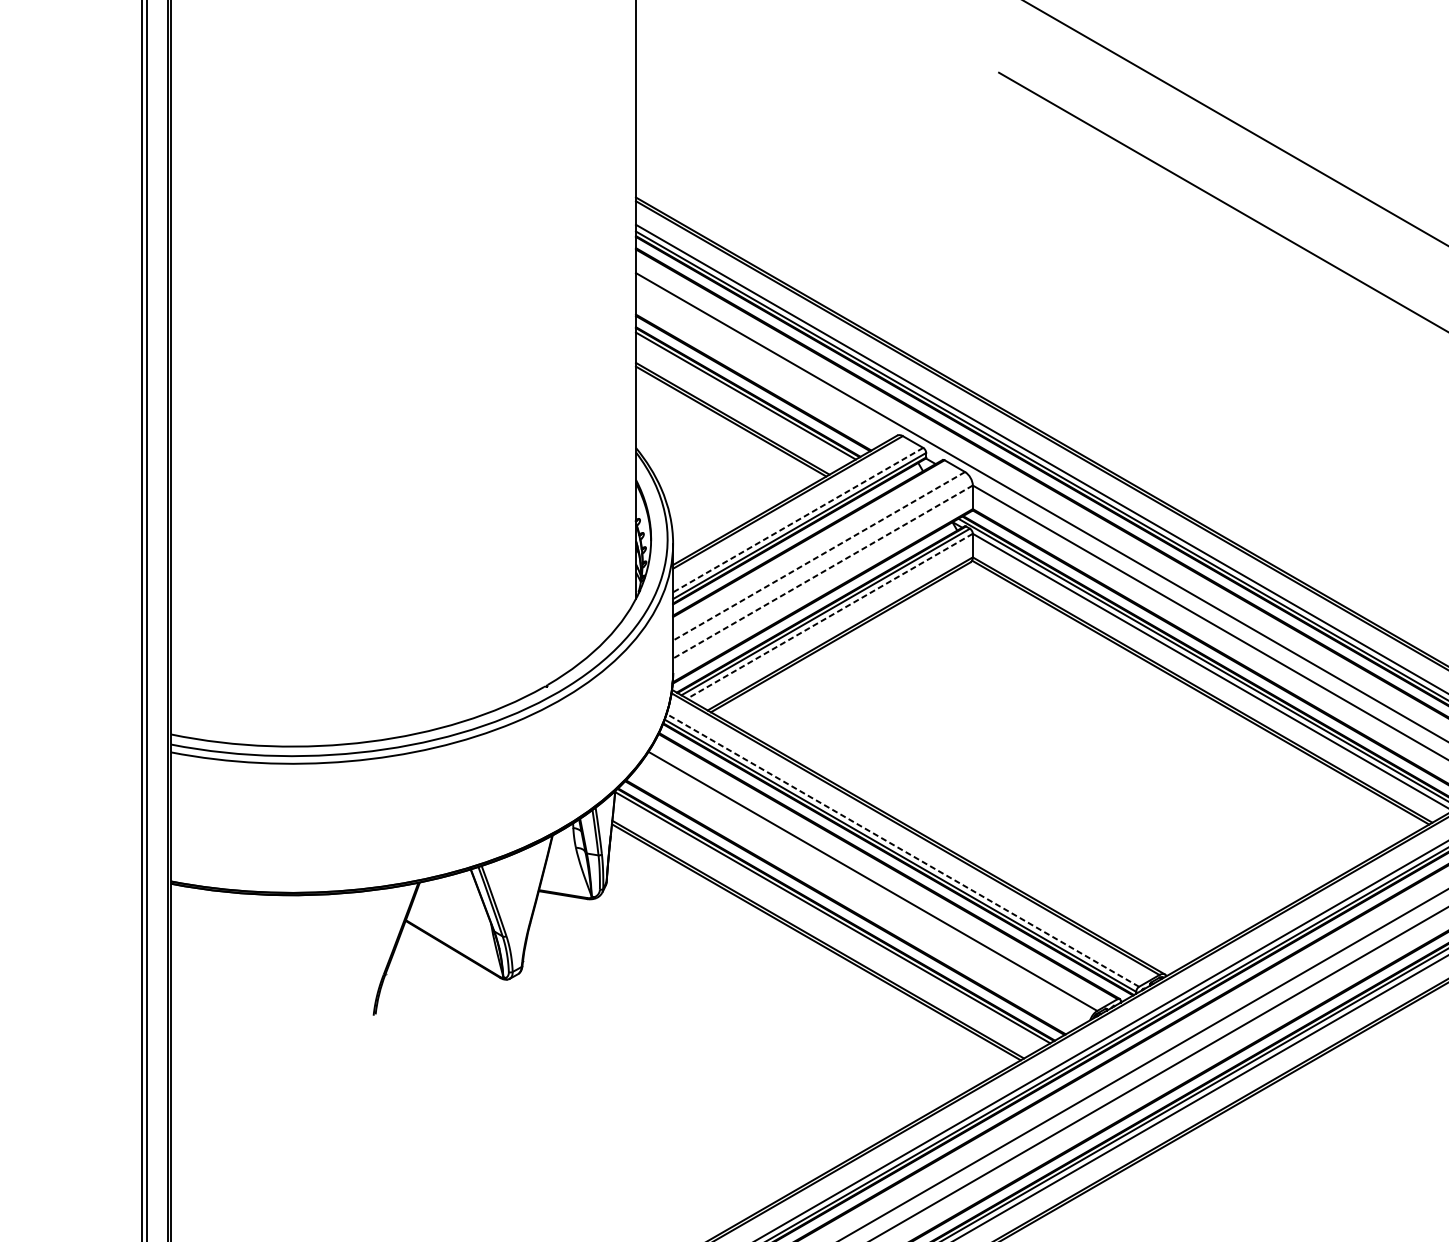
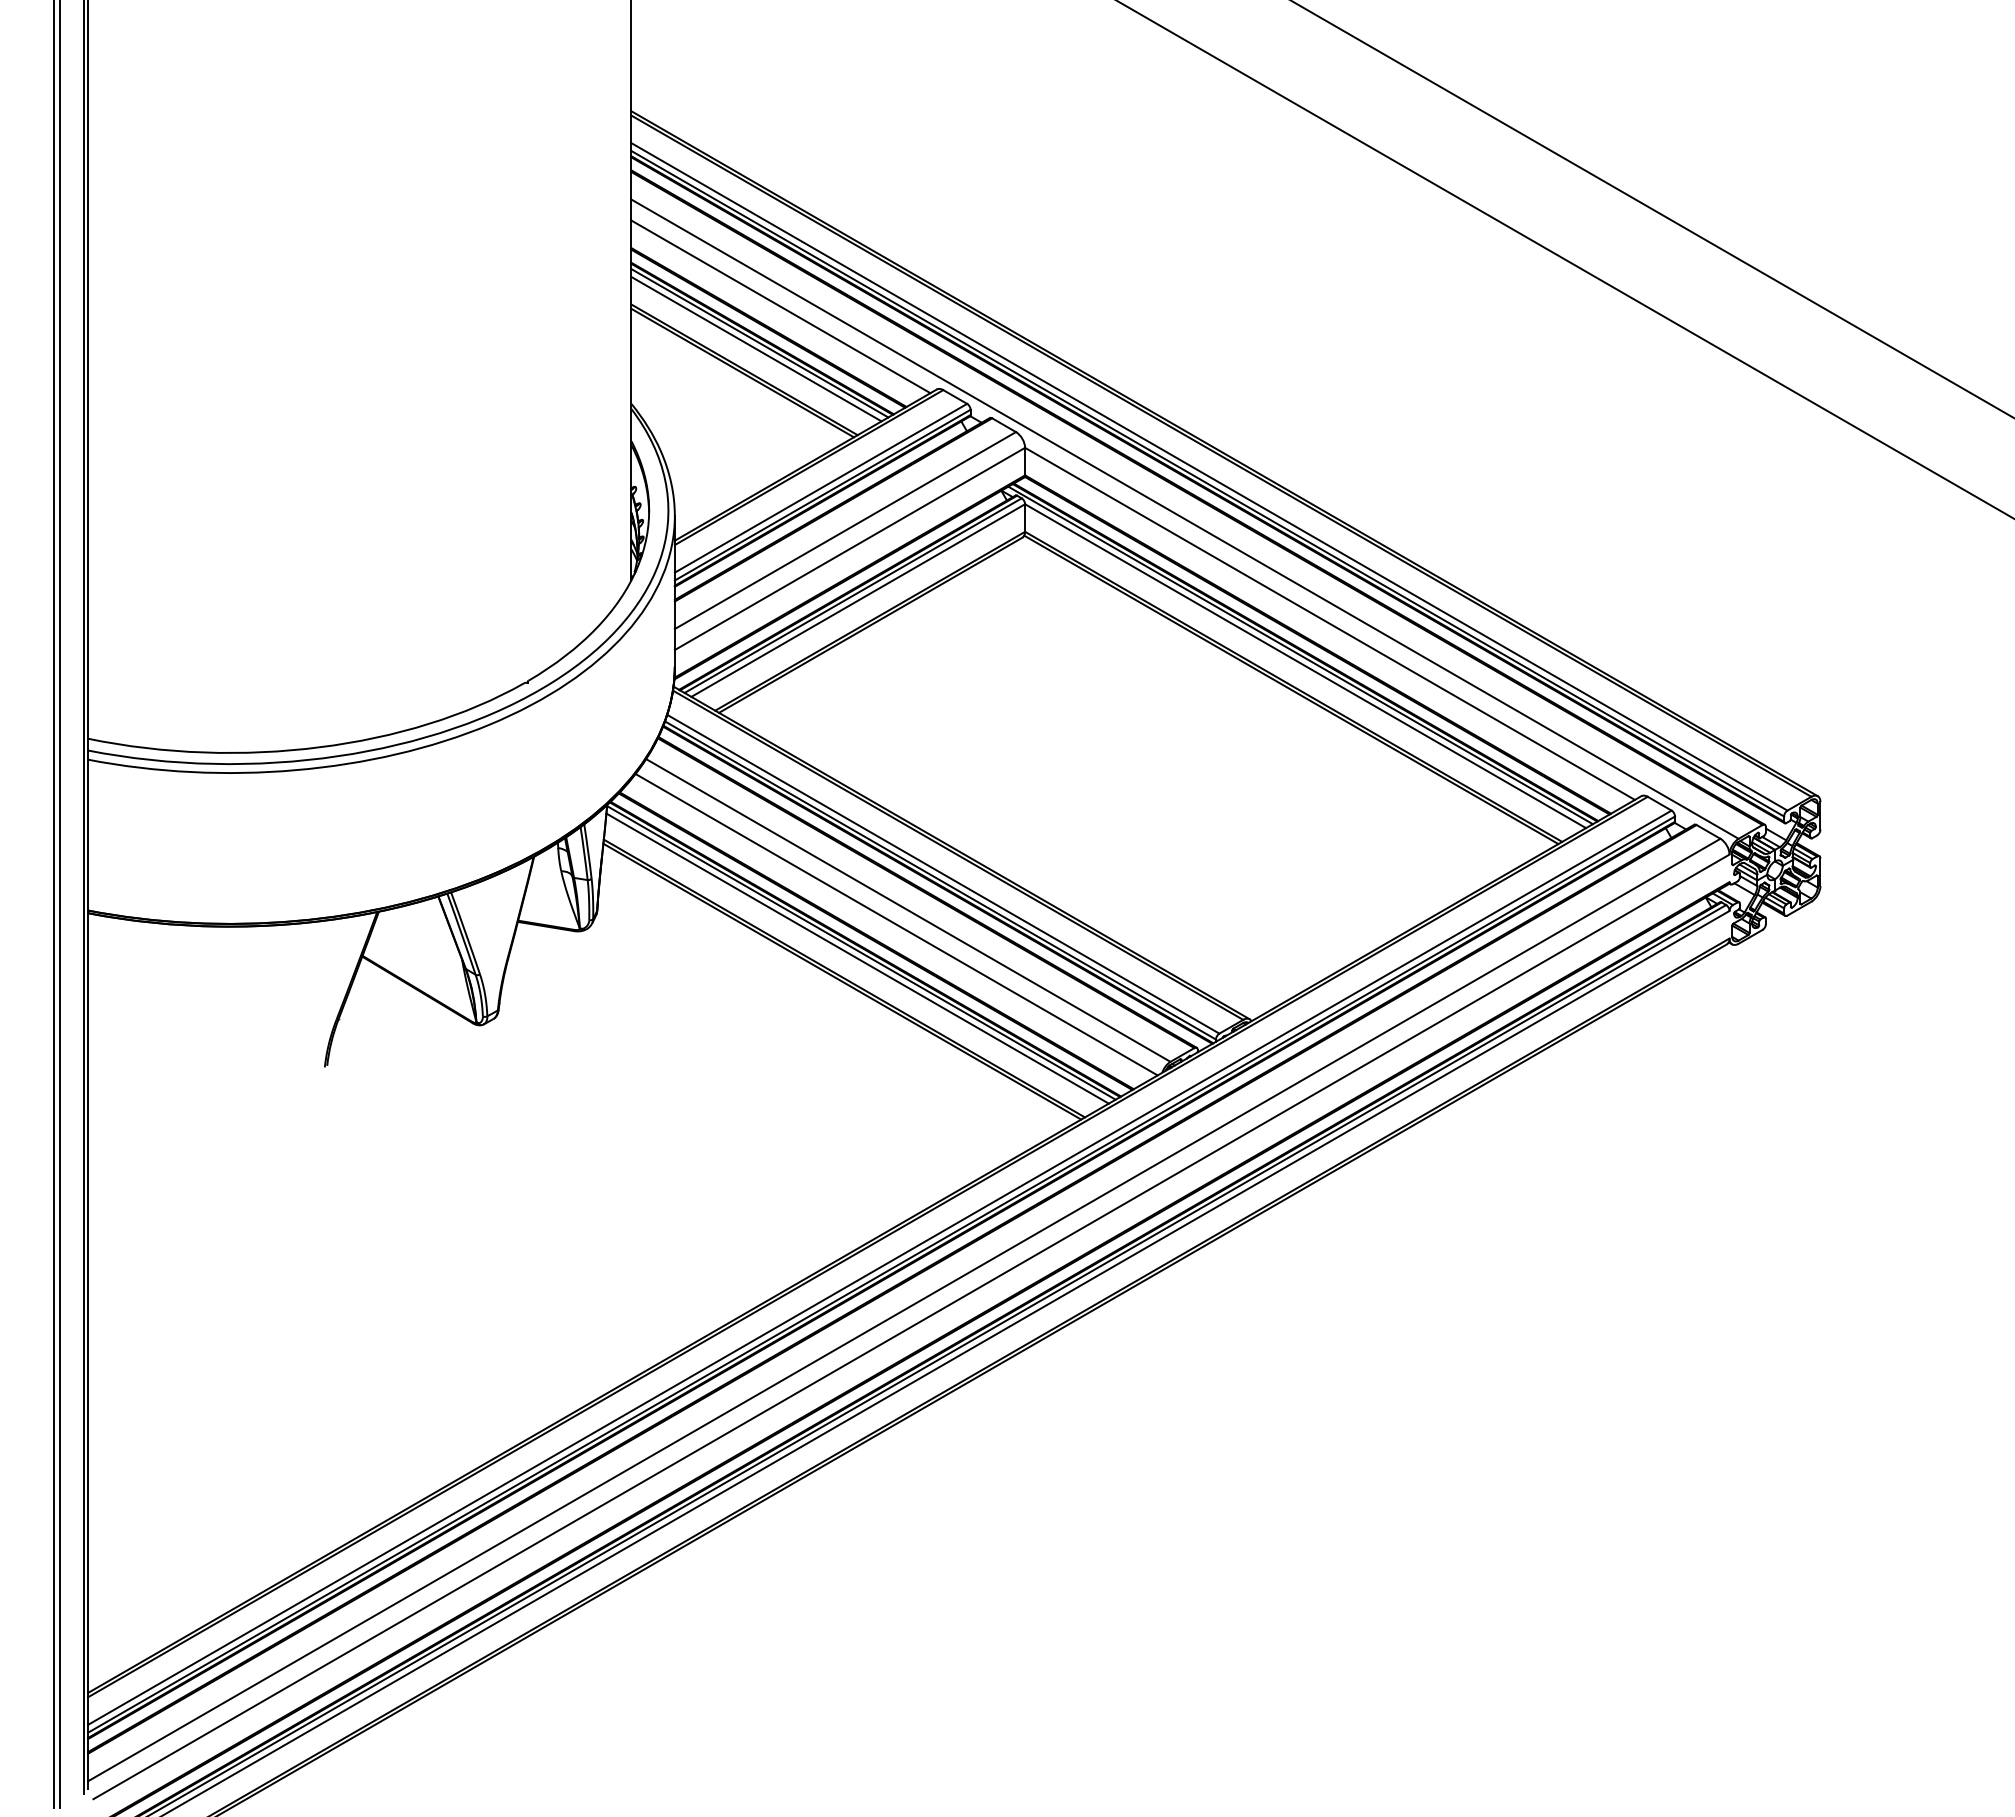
line: (763, 364) -> (780, 306), added
line: (743, 401) -> (756, 349), added
line: (798, 520) -> (821, 488), dashed -> solid
line: (819, 556) -> (845, 530), dashed -> solid
line: (822, 572) -> (849, 549), dashed -> solid
line: (830, 616) -> (858, 600), dashed -> solid
line: (903, 850) -> (943, 874), dashed -> solid
line: (862, 893) -> (896, 924), added
line: (829, 922) -> (857, 958), added

